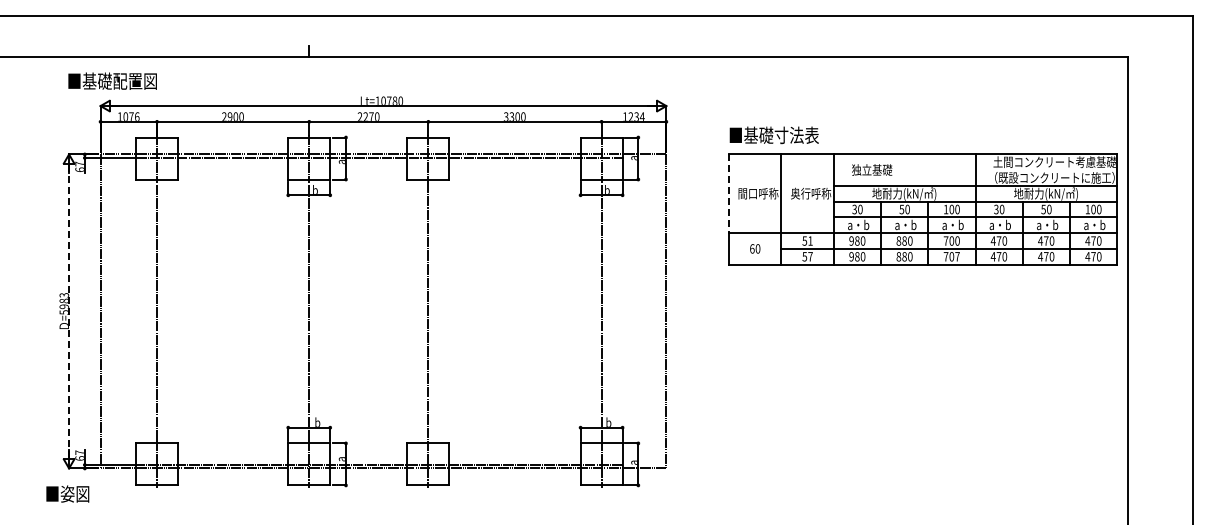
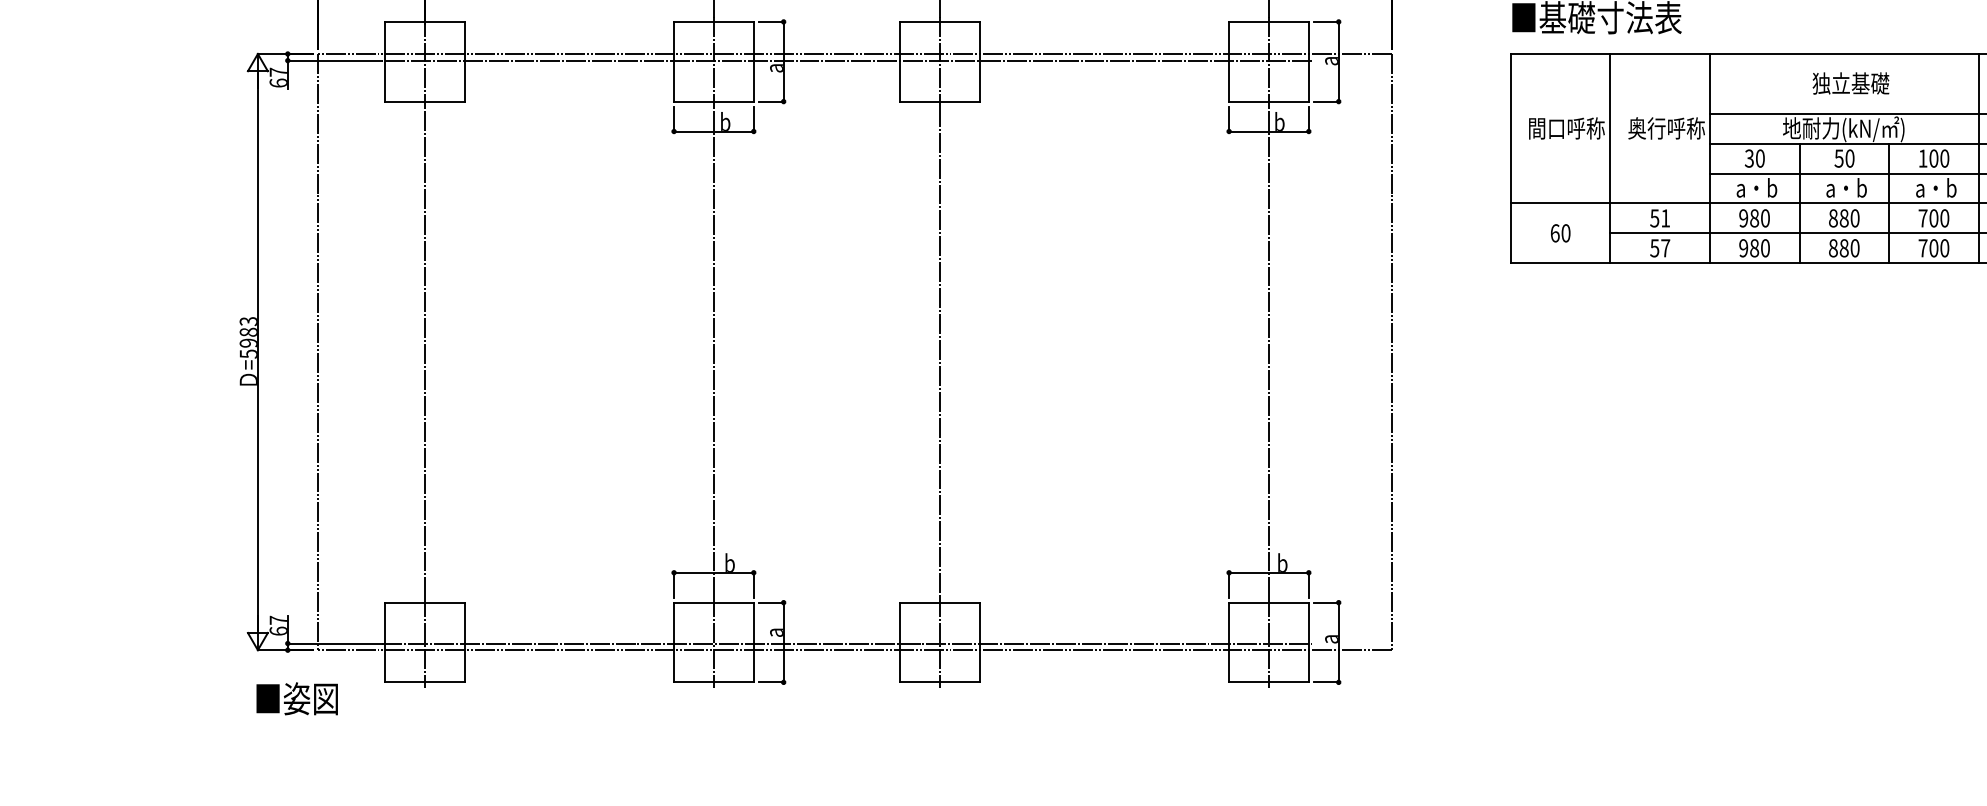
text: (872, 169) -> (1851, 82), moved
line: (728, 194) -> (1509, 130), dashed -> solid
text: (957, 256) -> (1944, 247), 707 -> 700
line: (69, 311) -> (258, 352), dashed -> solid
text: (67, 493) -> (296, 697), moved

